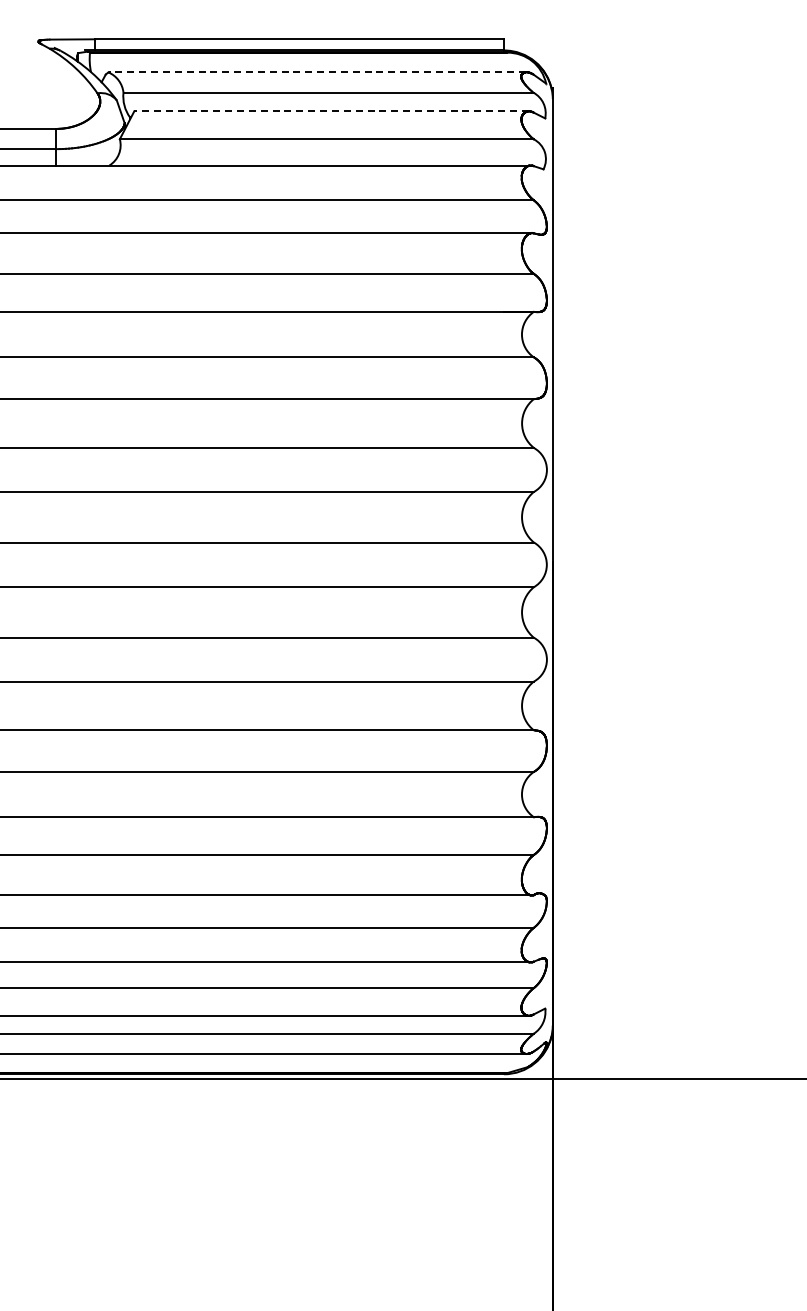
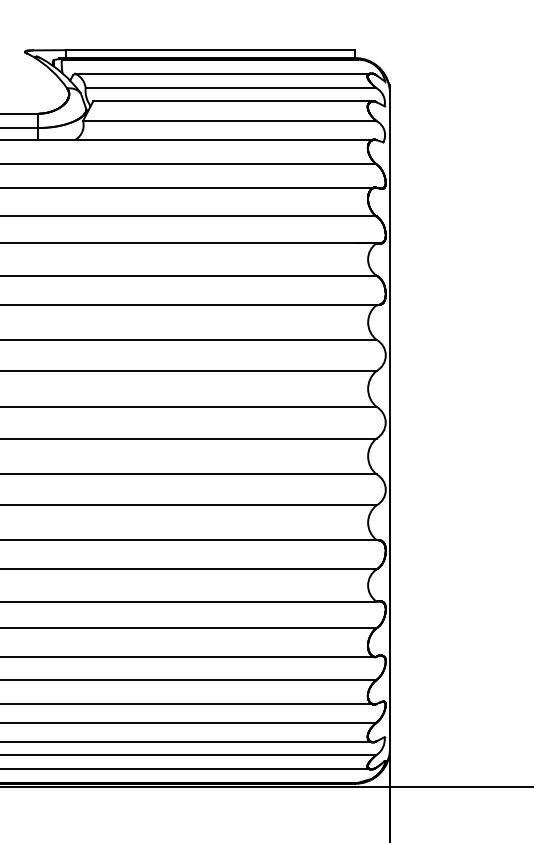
line: (316, 72) -> (222, 73), dashed -> solid
line: (331, 111) -> (233, 101), dashed -> solid

